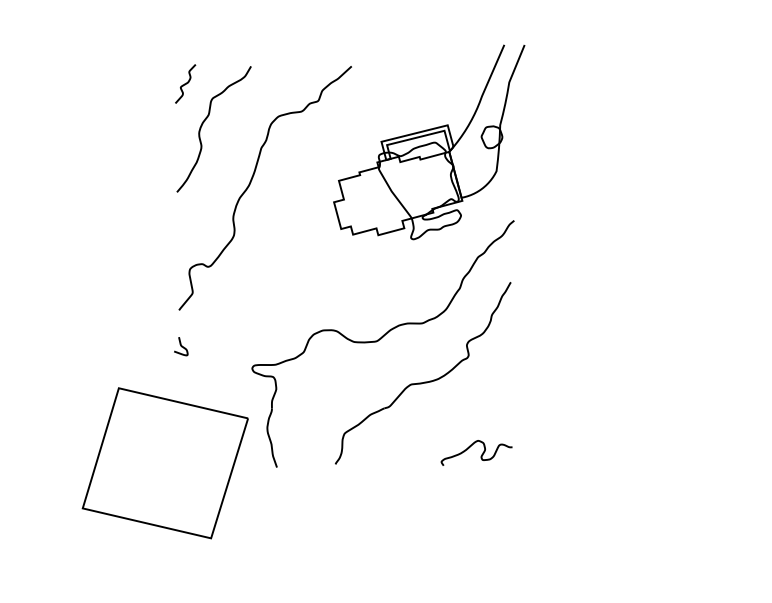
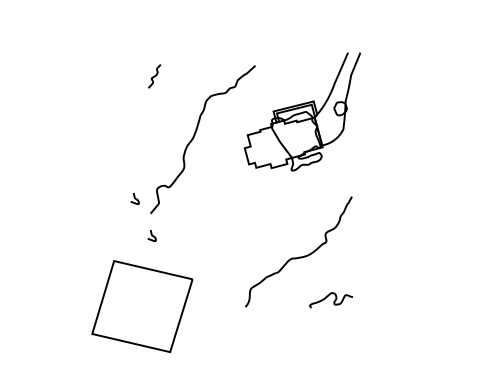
curve: (203, 125) -> (165, 101), removed
curve: (152, 285) -> (134, 198), added
part: (383, 342) -> (274, 233), removed

